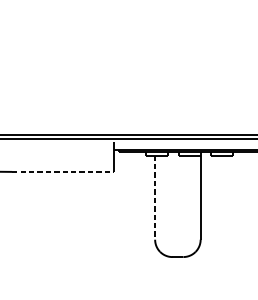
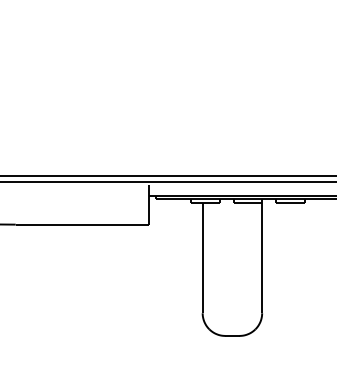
line: (63, 171) -> (82, 224), dashed -> solid
line: (155, 197) -> (202, 258), dashed -> solid

